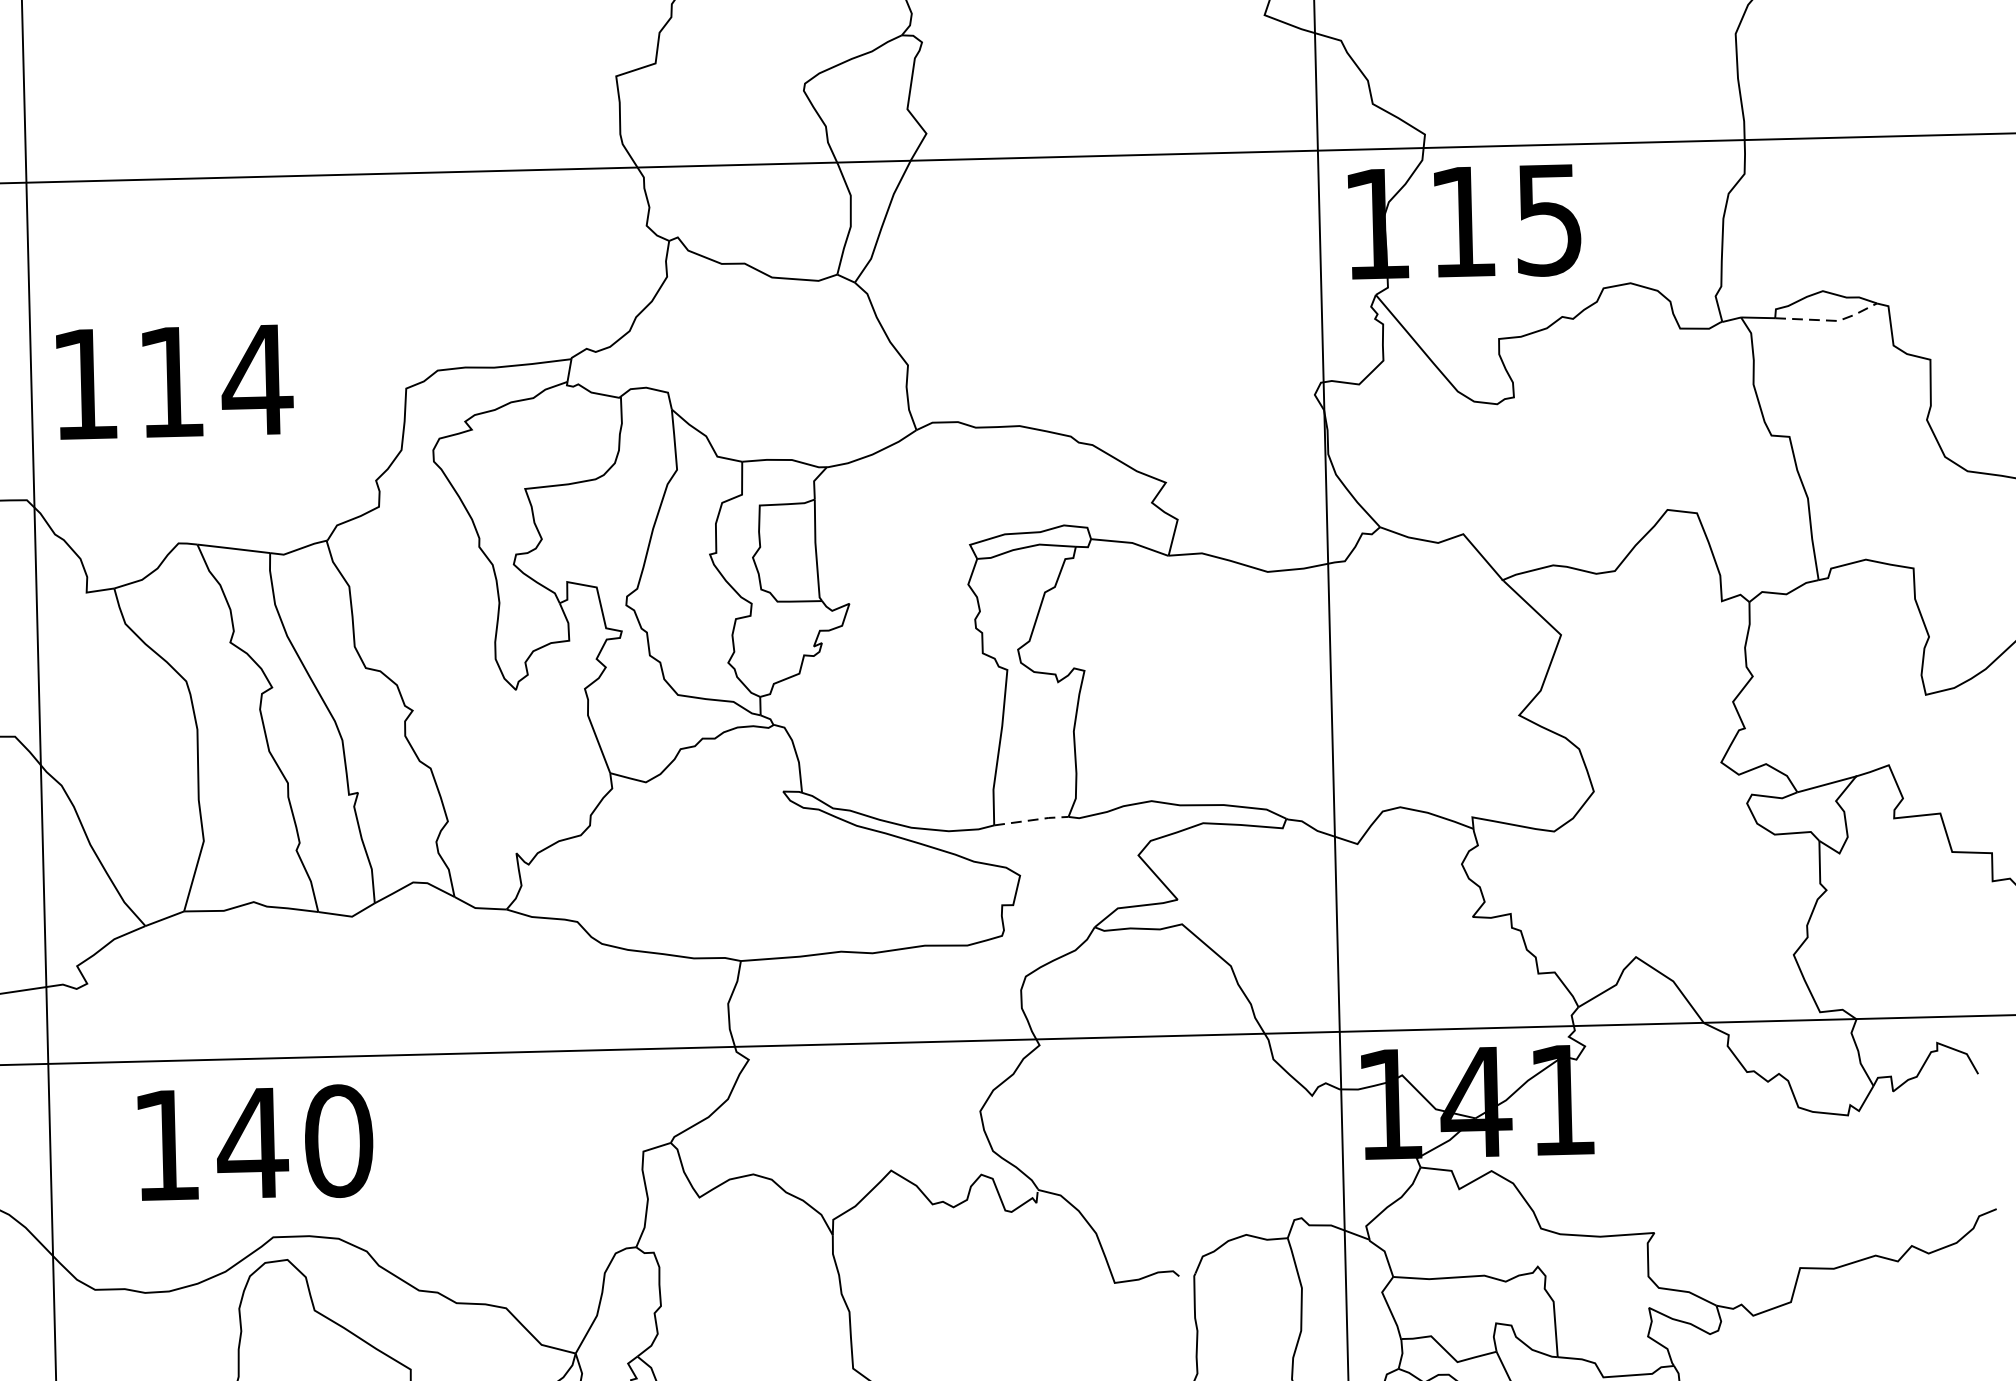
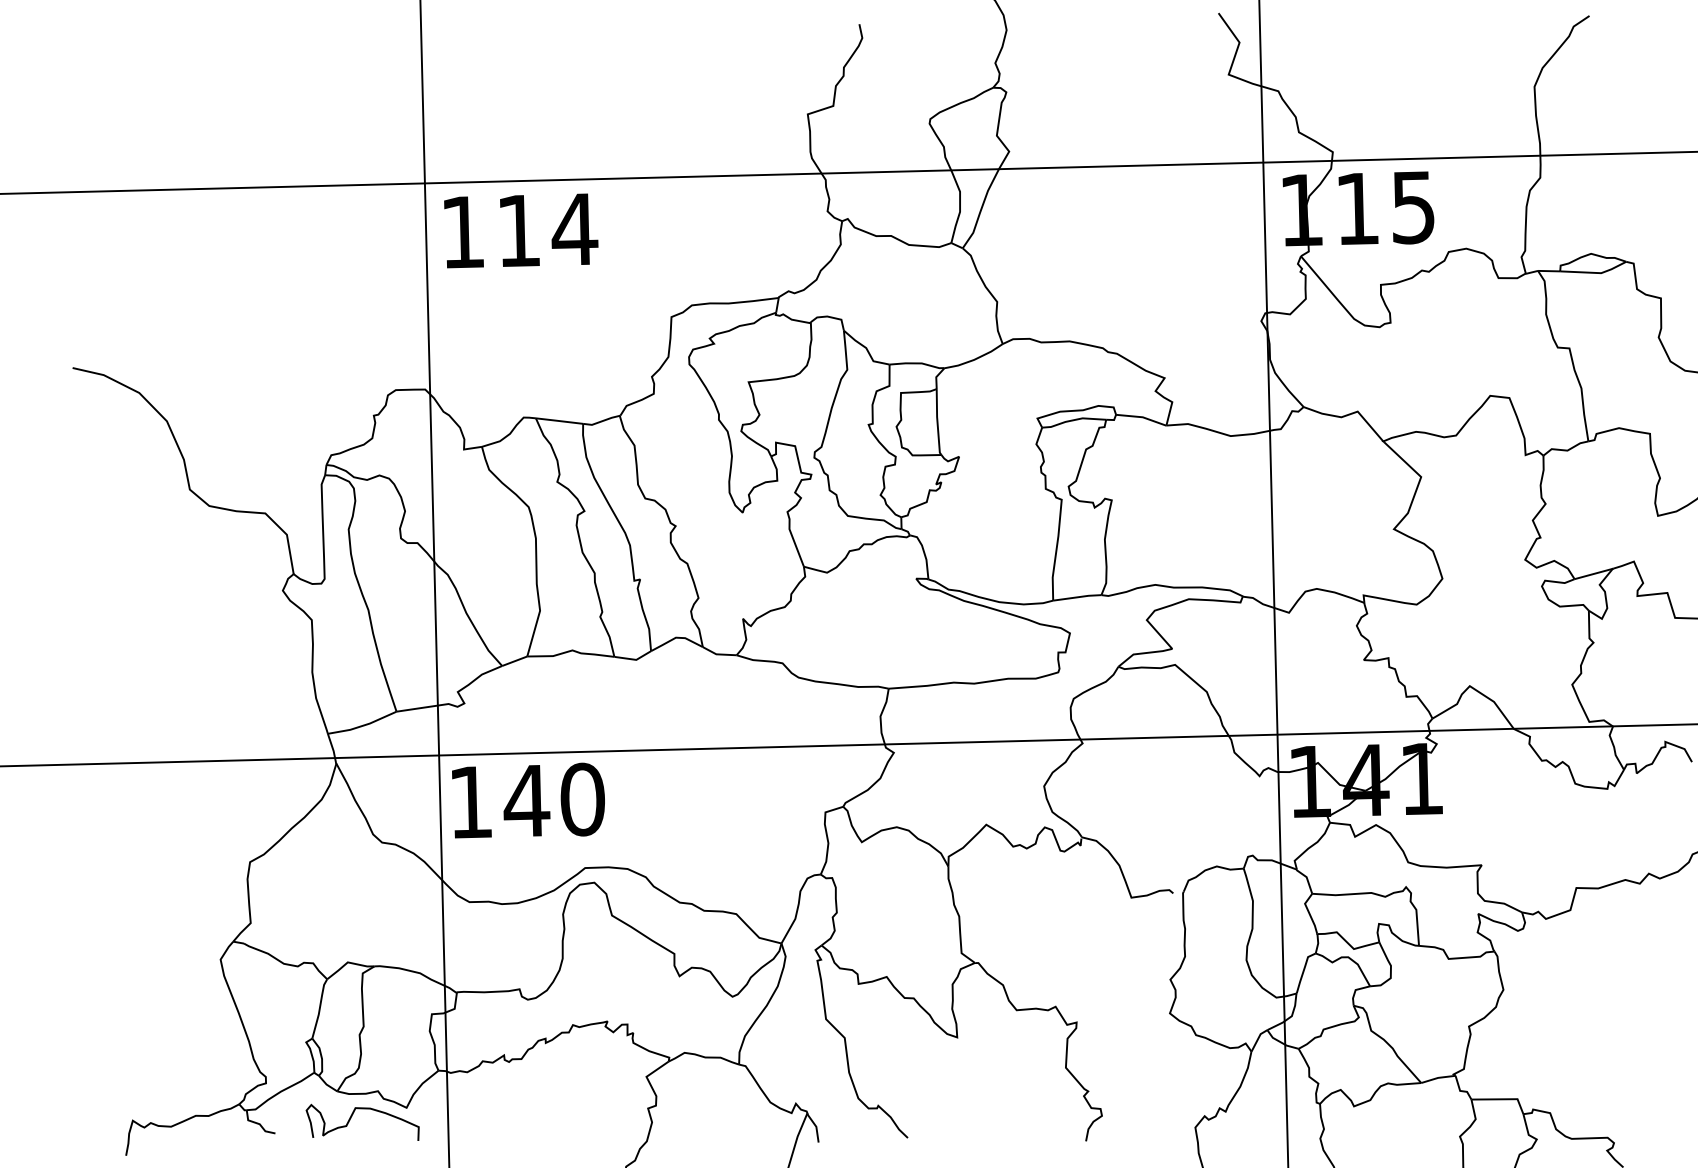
line: (1829, 319) -> (1595, 272), dashed -> solid
text: (175, 381) -> (521, 230), moved
line: (1031, 820) -> (1077, 597), dashed -> solid
text: (255, 1142) -> (528, 800), moved

